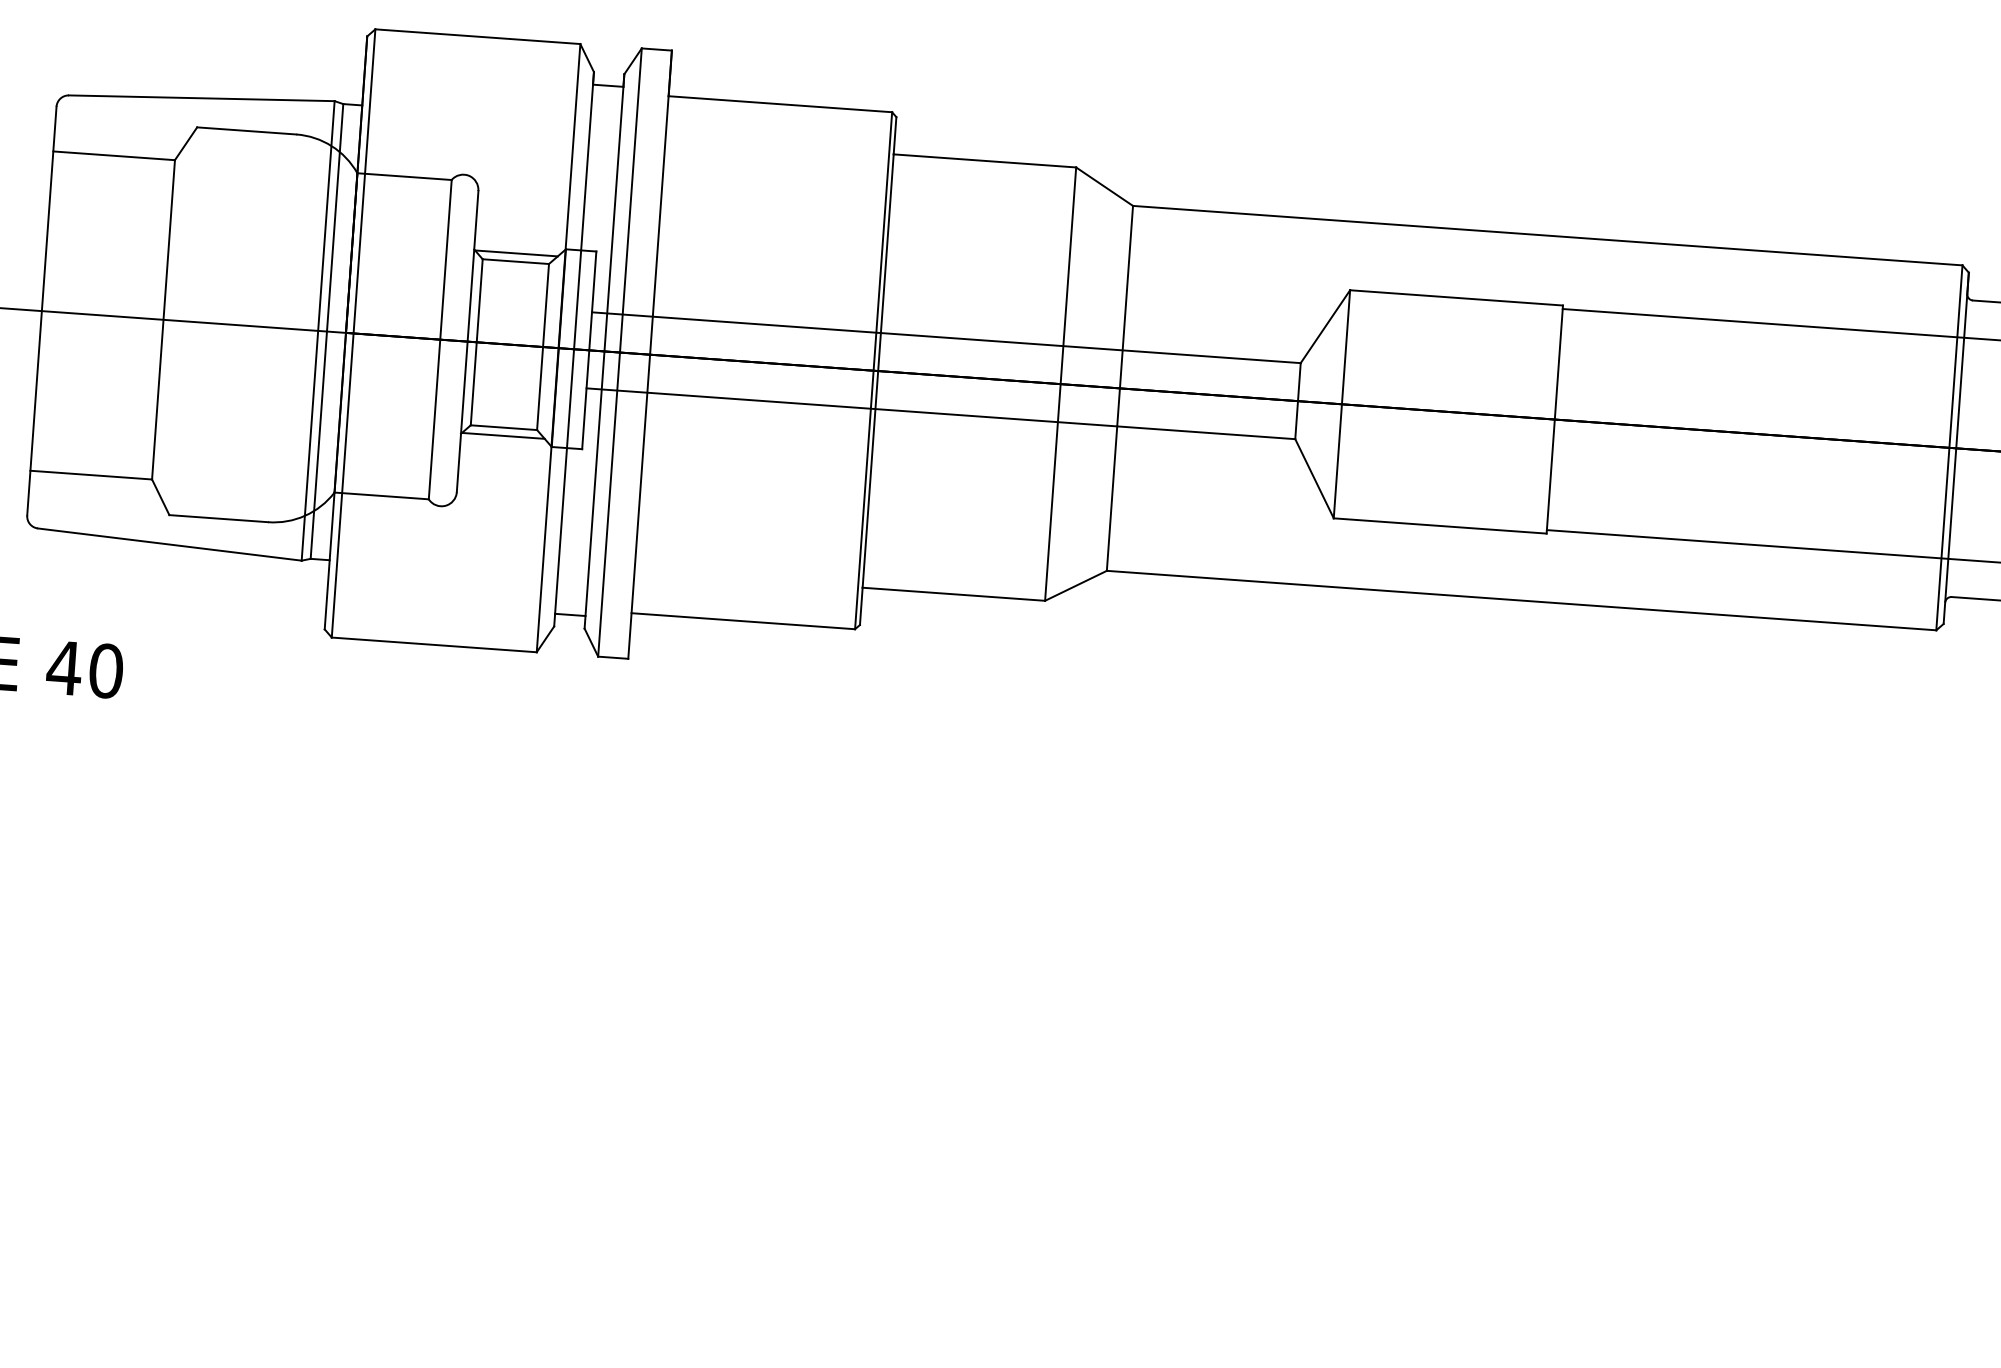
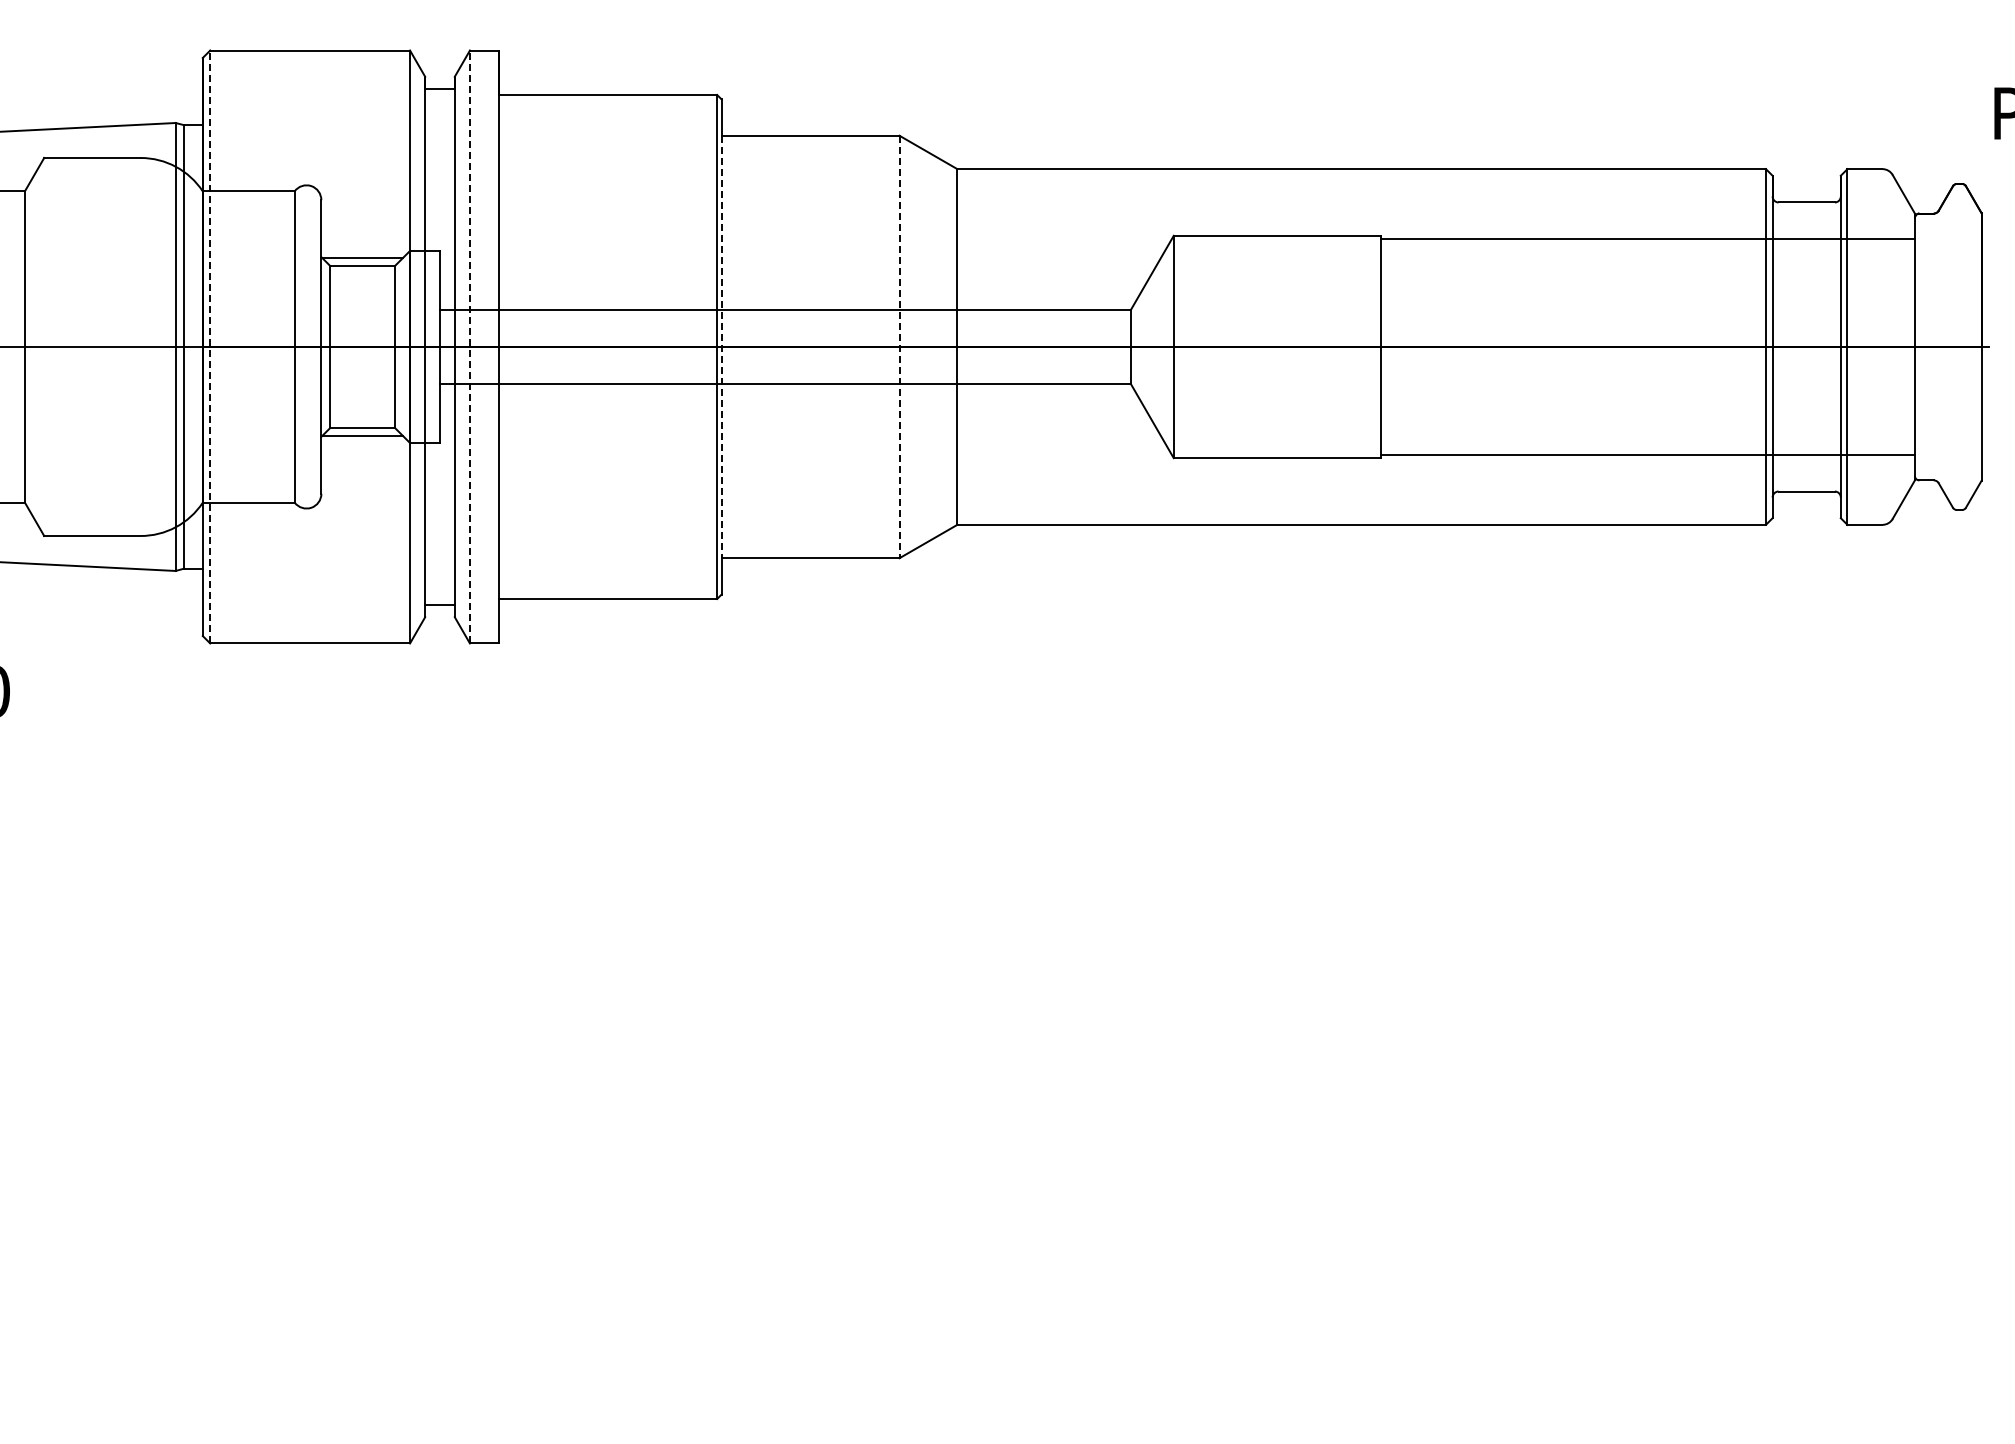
line: (353, 332) -> (210, 346), solid -> dashed
line: (619, 352) -> (469, 346), solid -> dashed
line: (877, 371) -> (721, 347), solid -> dashed
line: (1060, 384) -> (899, 347), solid -> dashed

